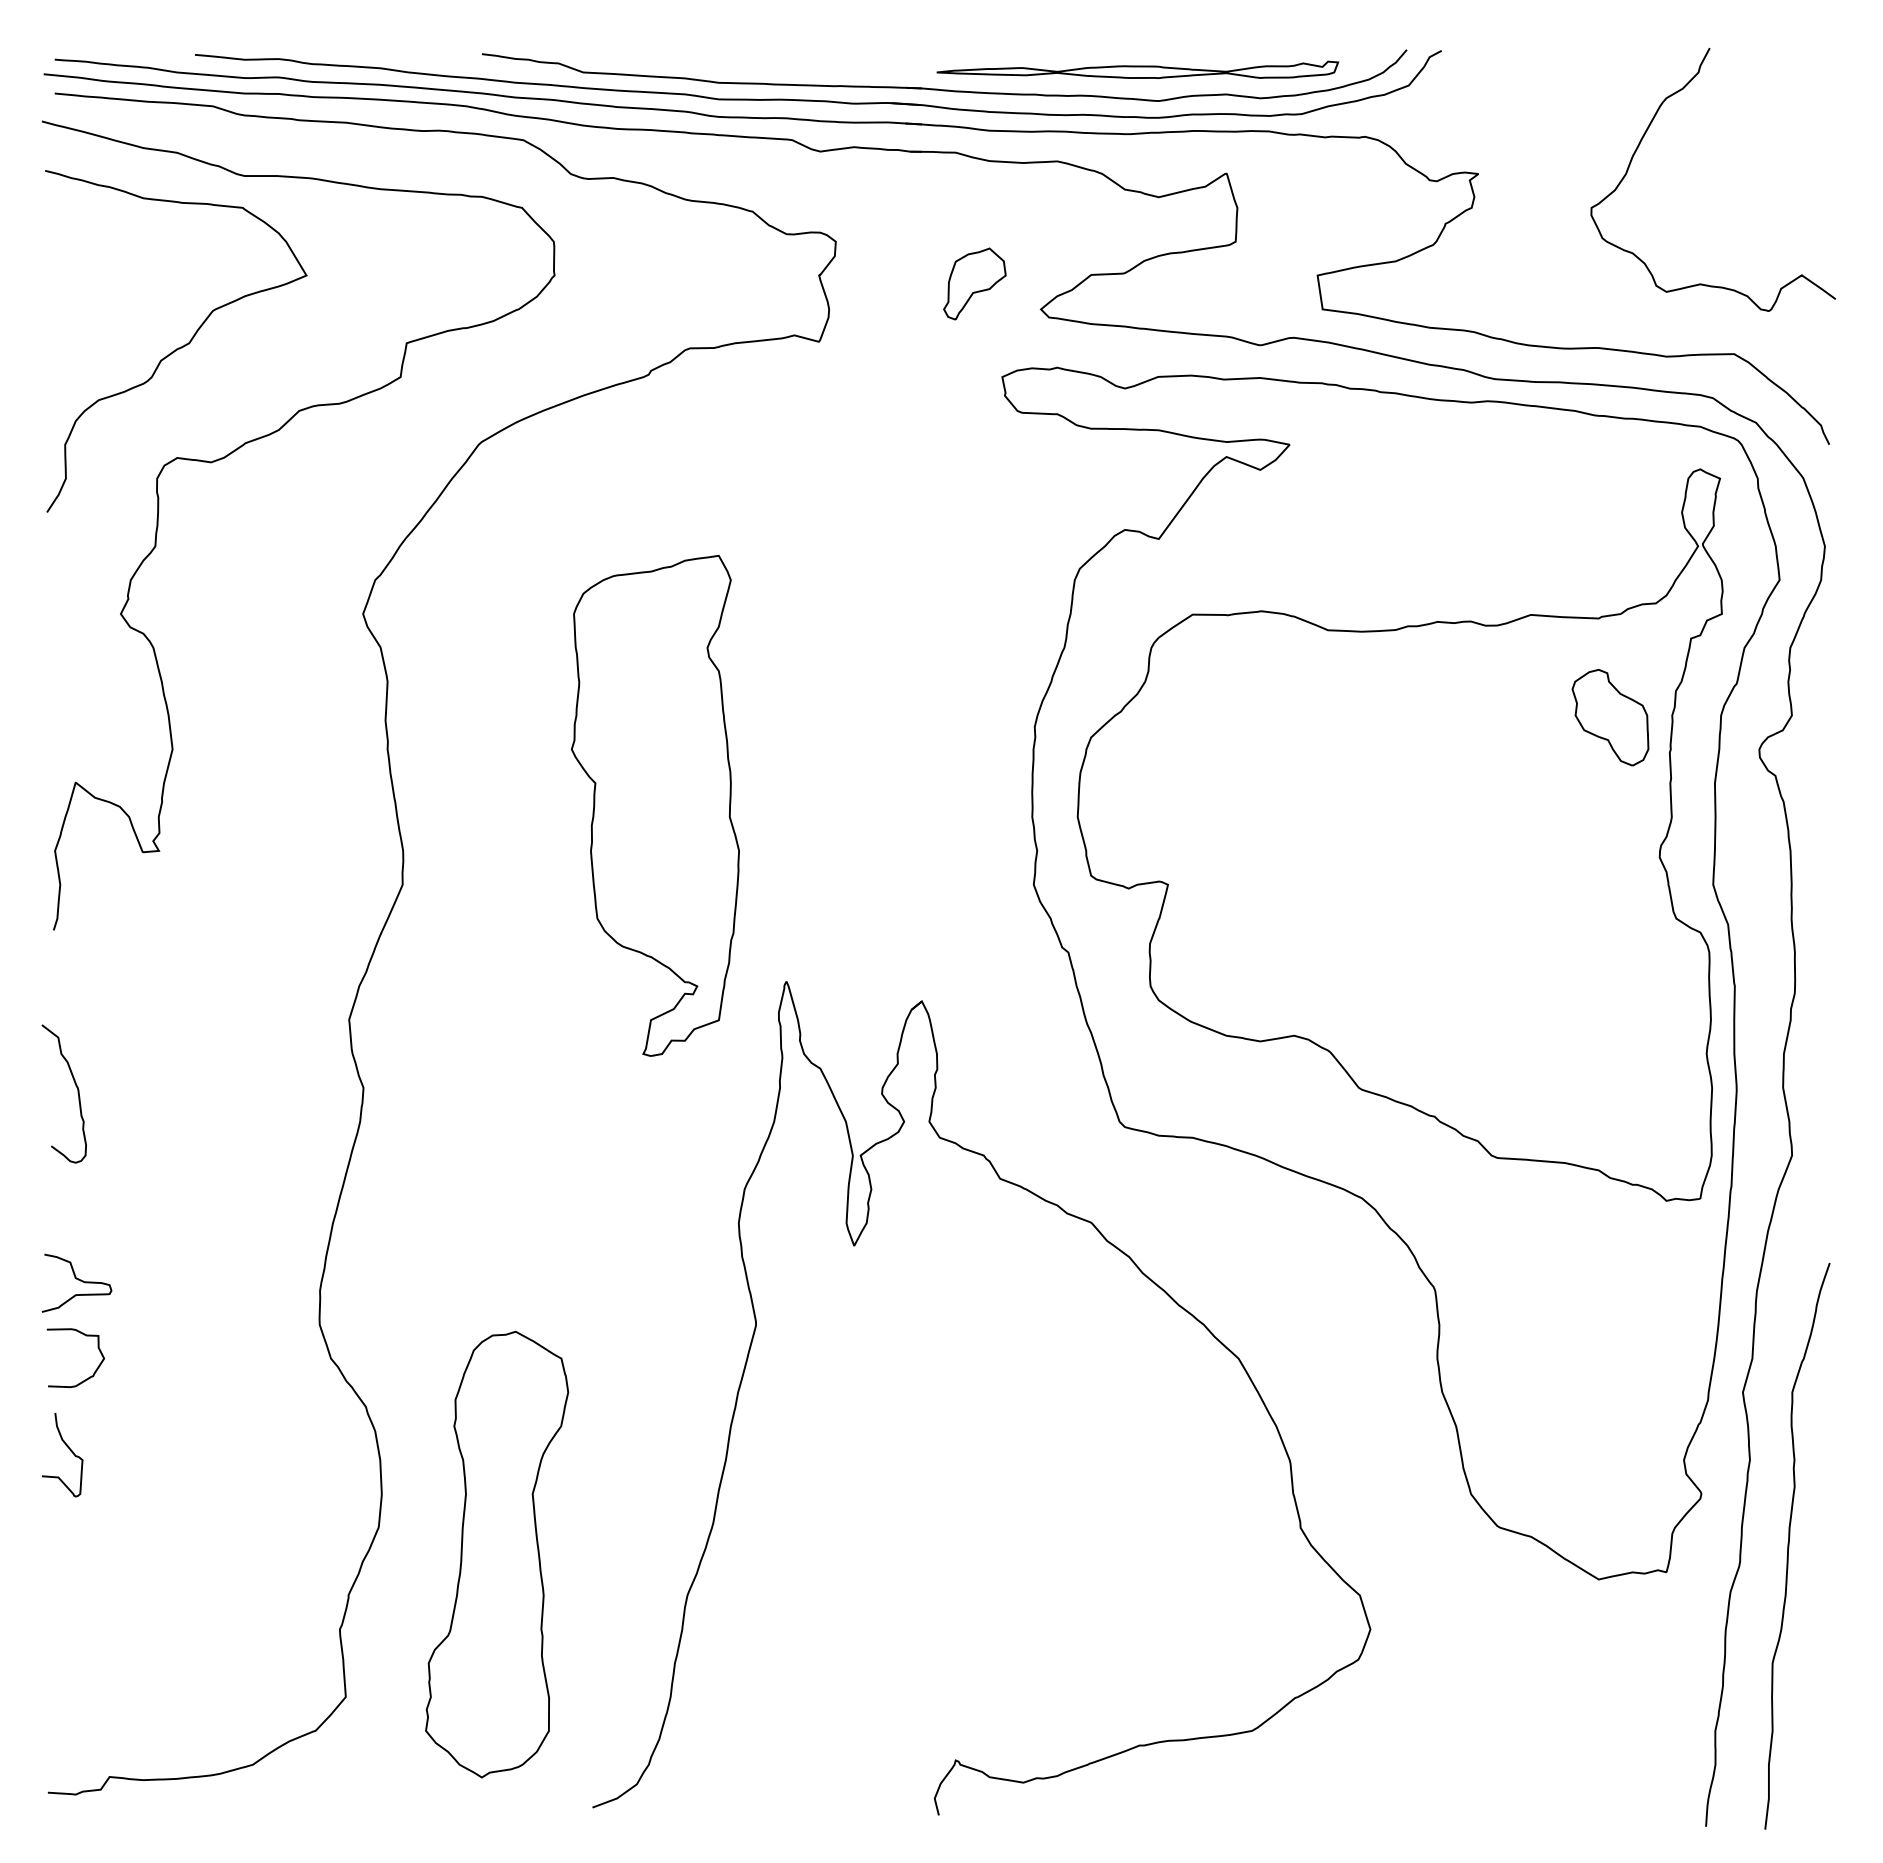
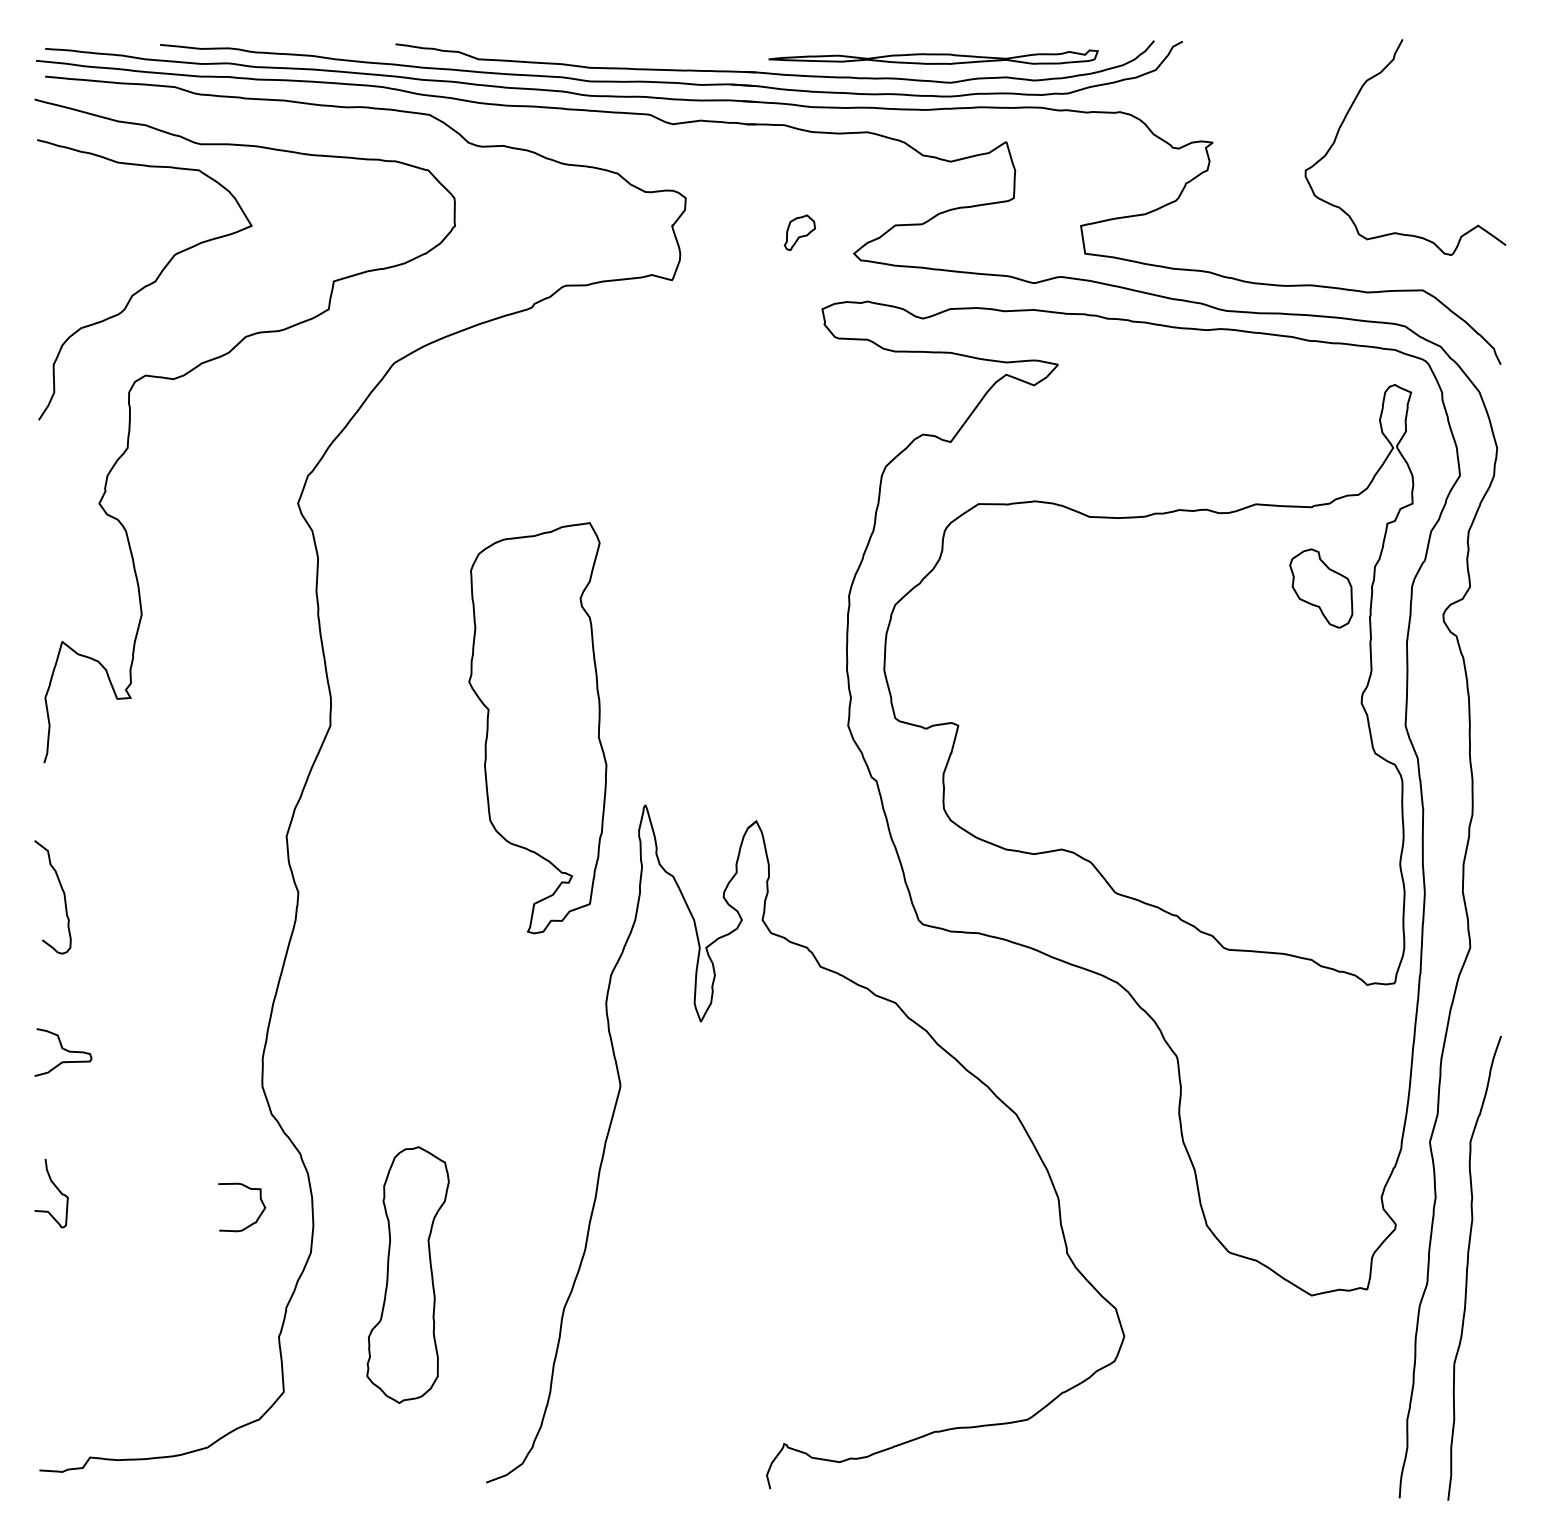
part: (974, 283) -> (799, 232), size x0.6
part: (654, 805) -> (537, 727), moved
curve: (94, 1371) -> (257, 1218), moved
part: (497, 1554) -> (408, 1275), size x0.7

